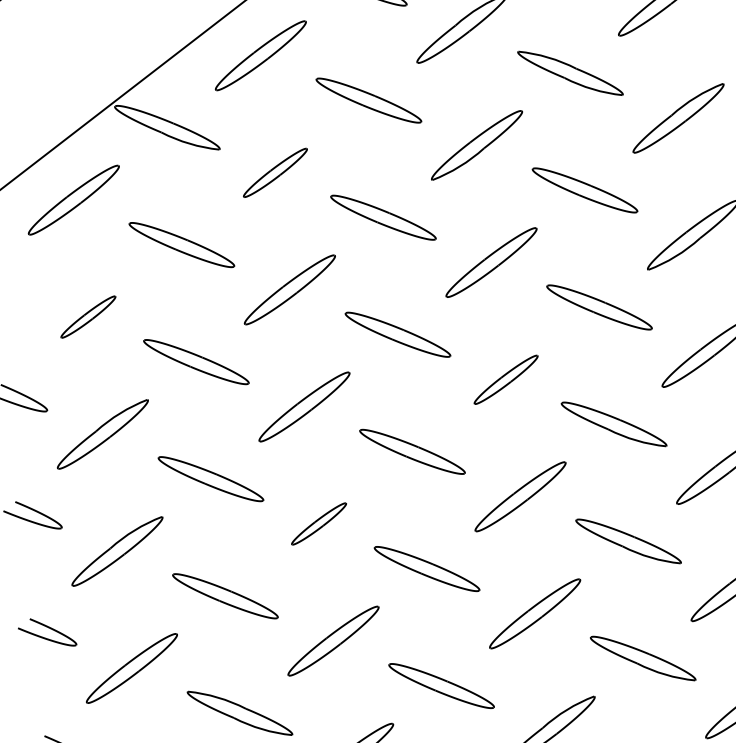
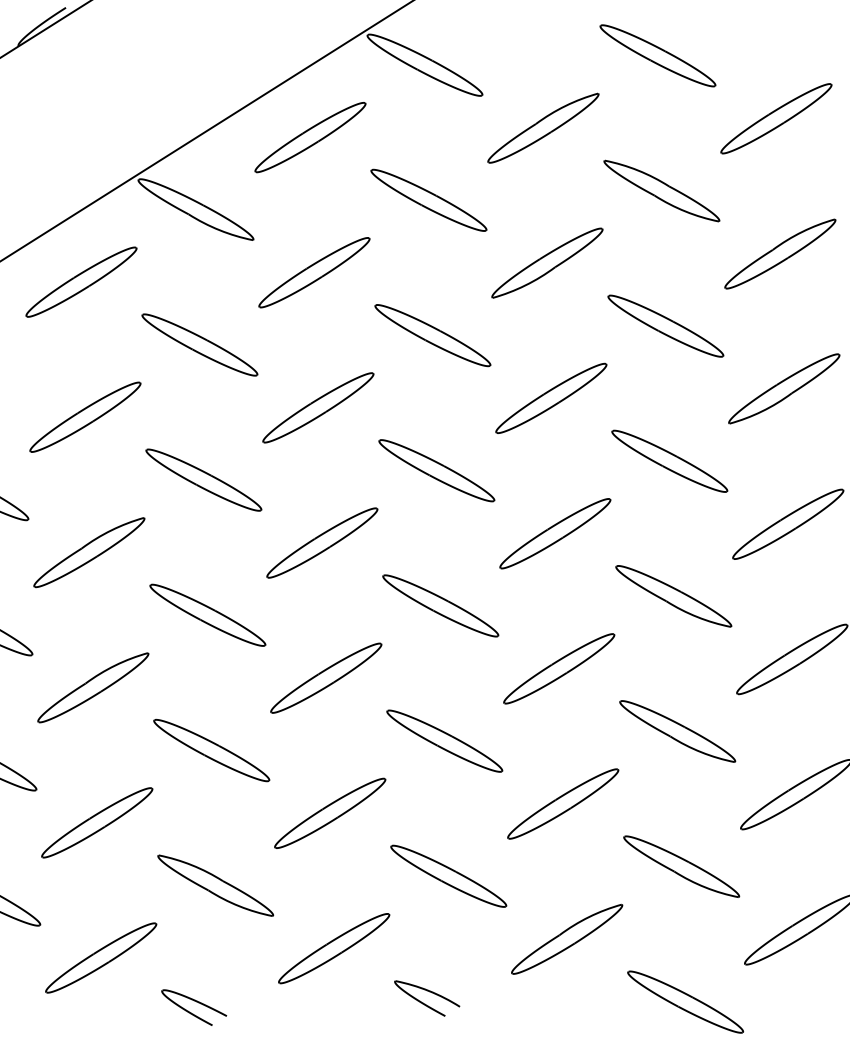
part: (275, 172) -> (314, 272), size x1.43
part: (88, 316) -> (85, 416), size x1.67
part: (506, 379) -> (555, 533), size x1.43
part: (319, 523) -> (326, 677), size x1.67

